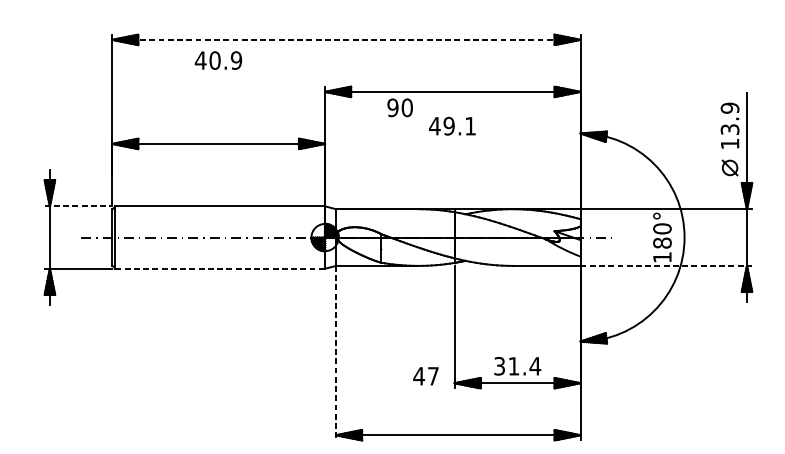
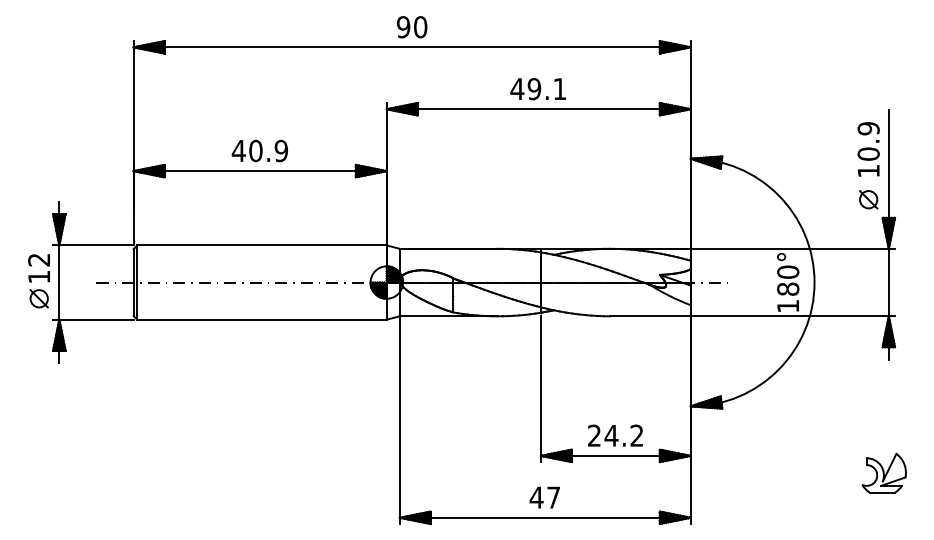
line: (346, 40) -> (412, 47), dashed -> solid
text: (218, 60) -> (259, 150), moved
text: (400, 108) -> (412, 27), moved
text: (451, 126) -> (537, 89), moved
text: (729, 129) -> (868, 153), 13.9 -> 10.9
line: (78, 206) -> (93, 245), dashed -> solid
part: (32, 236) -> (38, 281), added
line: (666, 266) -> (793, 316), dashed -> solid
line: (220, 268) -> (262, 319), dashed -> solid
line: (335, 353) -> (399, 420), dashed -> solid
text: (518, 366) -> (616, 435), 31.4 -> 24.2
text: (425, 376) -> (544, 497), moved
part: (742, 397) -> (883, 472), added

